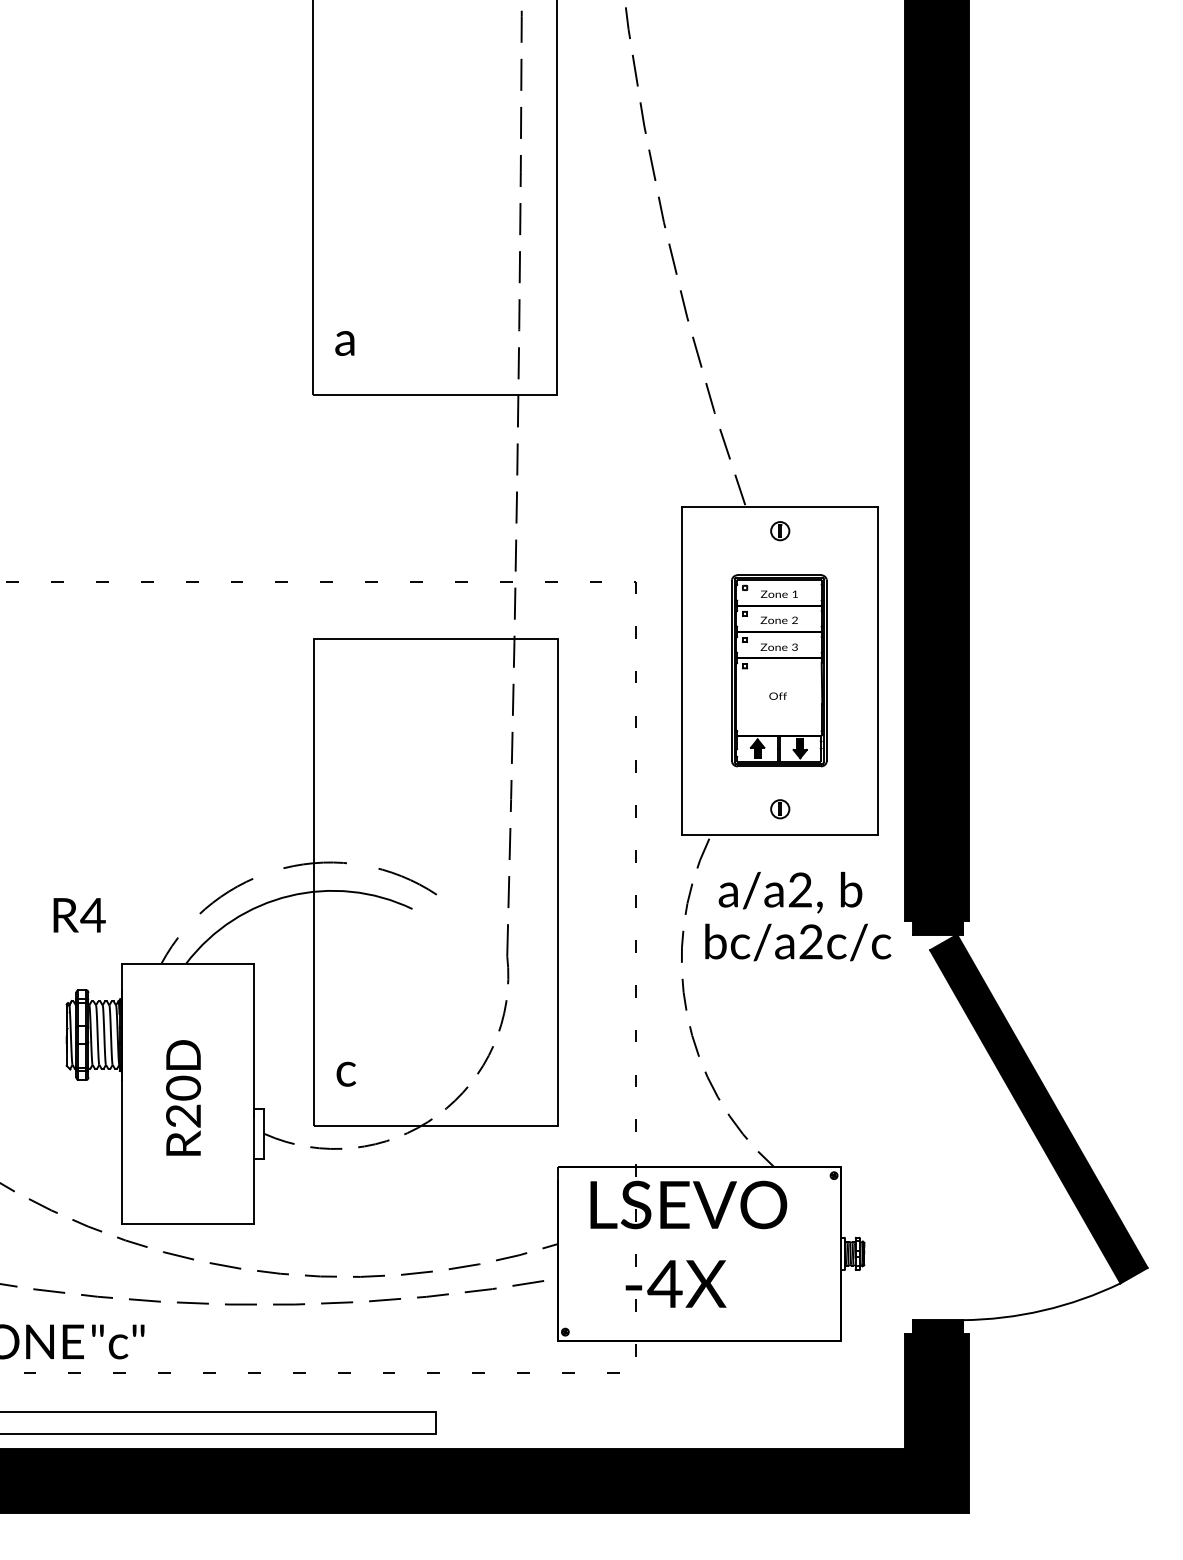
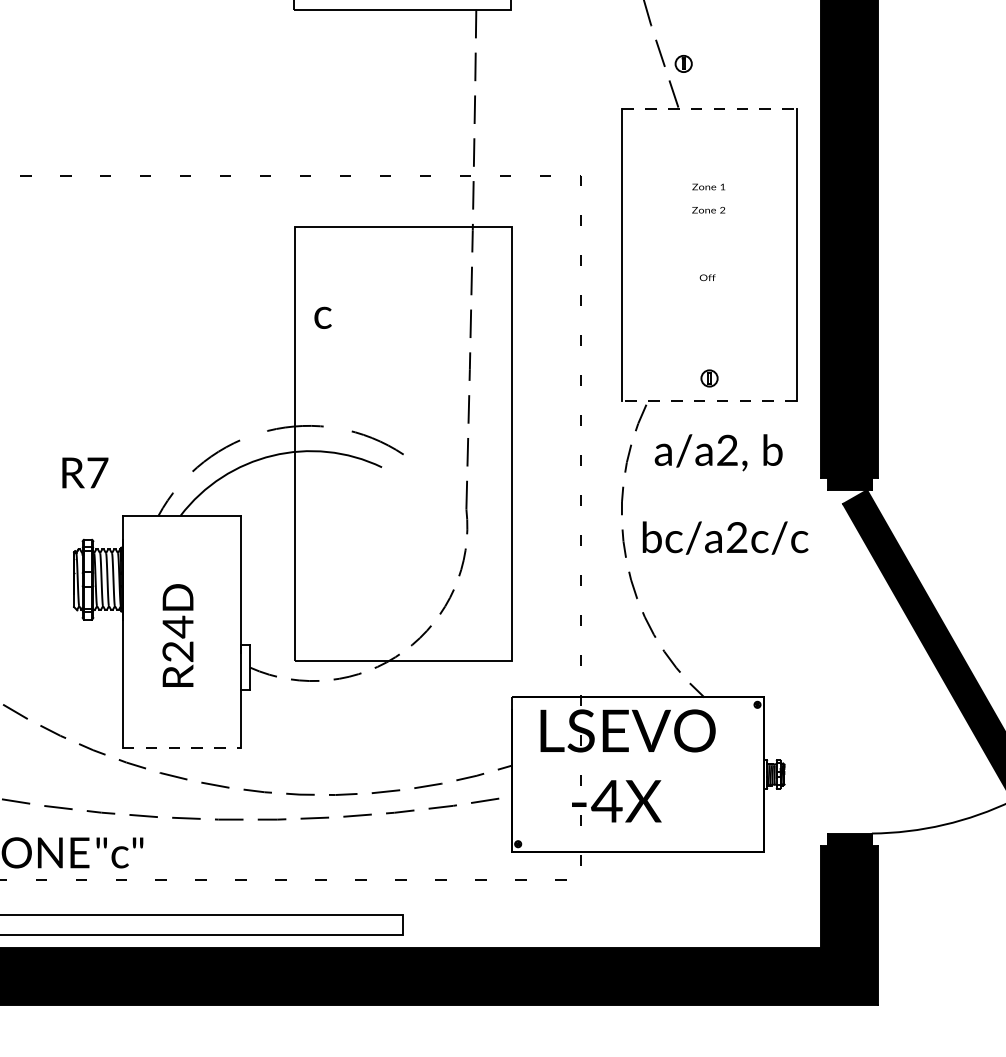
line: (780, 506) -> (709, 108), solid -> dashed
part: (780, 531) -> (683, 64), moved
part: (779, 670) -> (708, 254), removed
line: (780, 835) -> (709, 401), solid -> dashed
text: (92, 915) -> (96, 473), R4 -> R7
text: (798, 942) -> (725, 538), moved
text: (345, 1073) -> (322, 317), moved
text: (183, 1088) -> (178, 627), R20D -> R24D
line: (188, 1223) -> (182, 747), solid -> dashed

